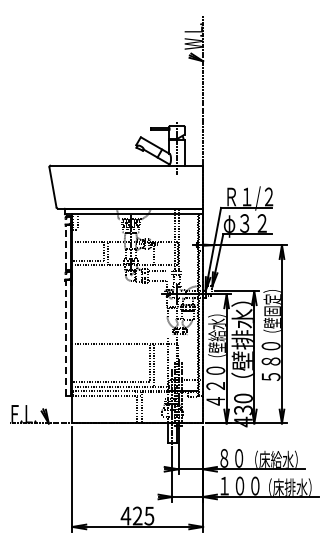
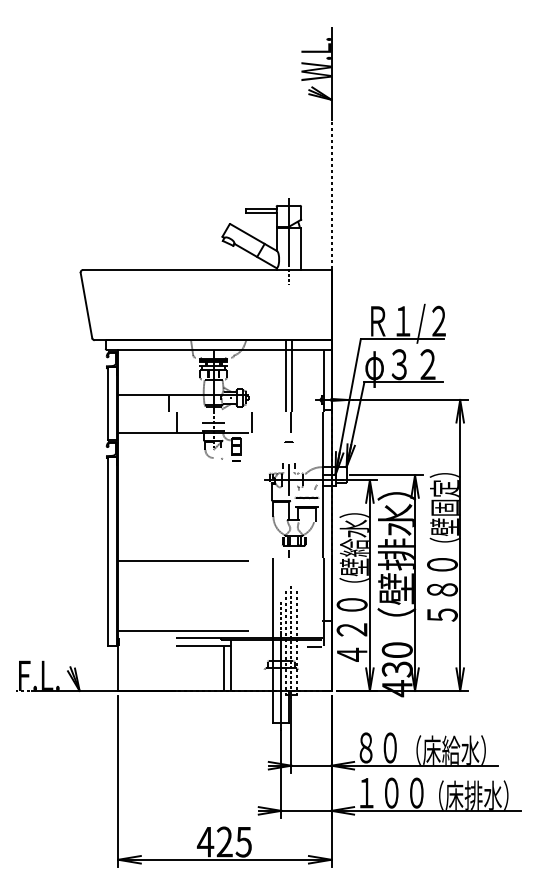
line: (66, 246) -> (108, 402), dashed -> solid
line: (66, 338) -> (108, 552), dashed -> solid

